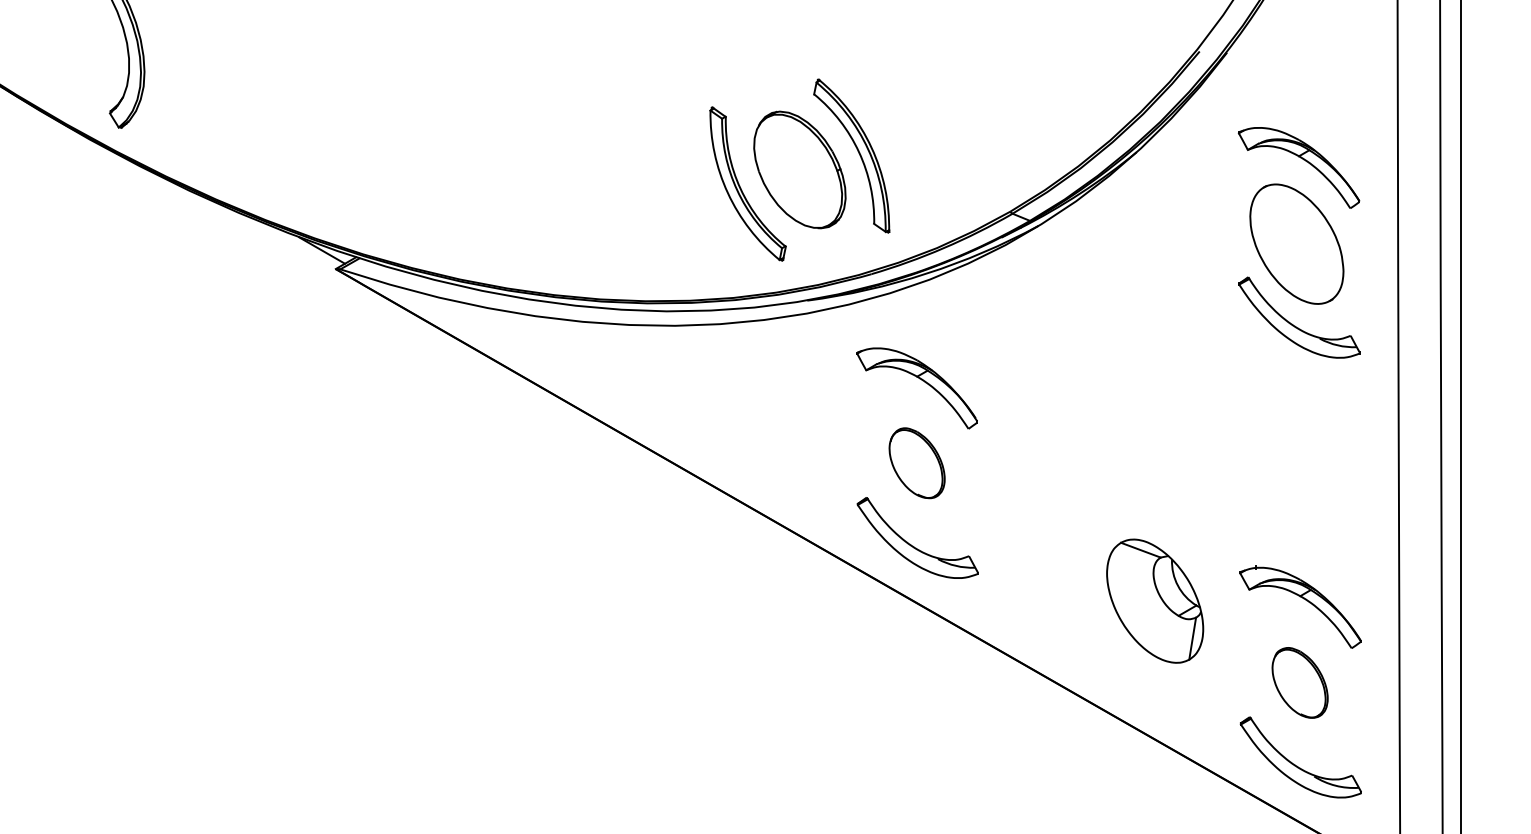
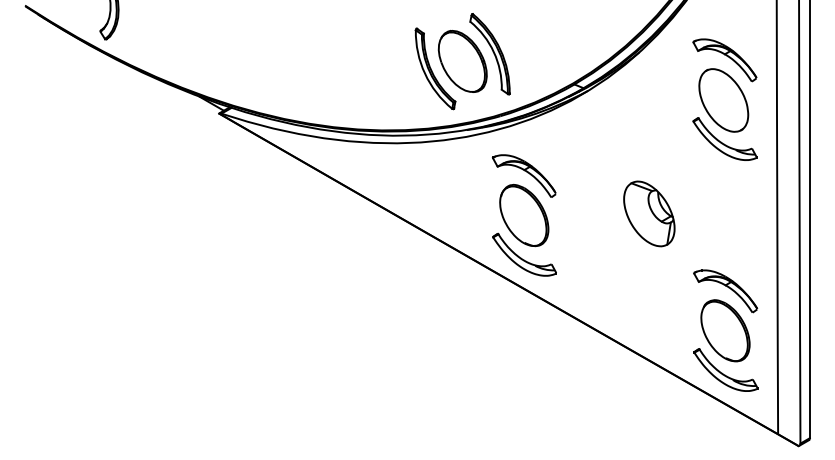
part: (917, 463) -> (524, 215), size x1.67
part: (1155, 600) -> (649, 213), moved
part: (1300, 682) -> (725, 330), size x1.67

